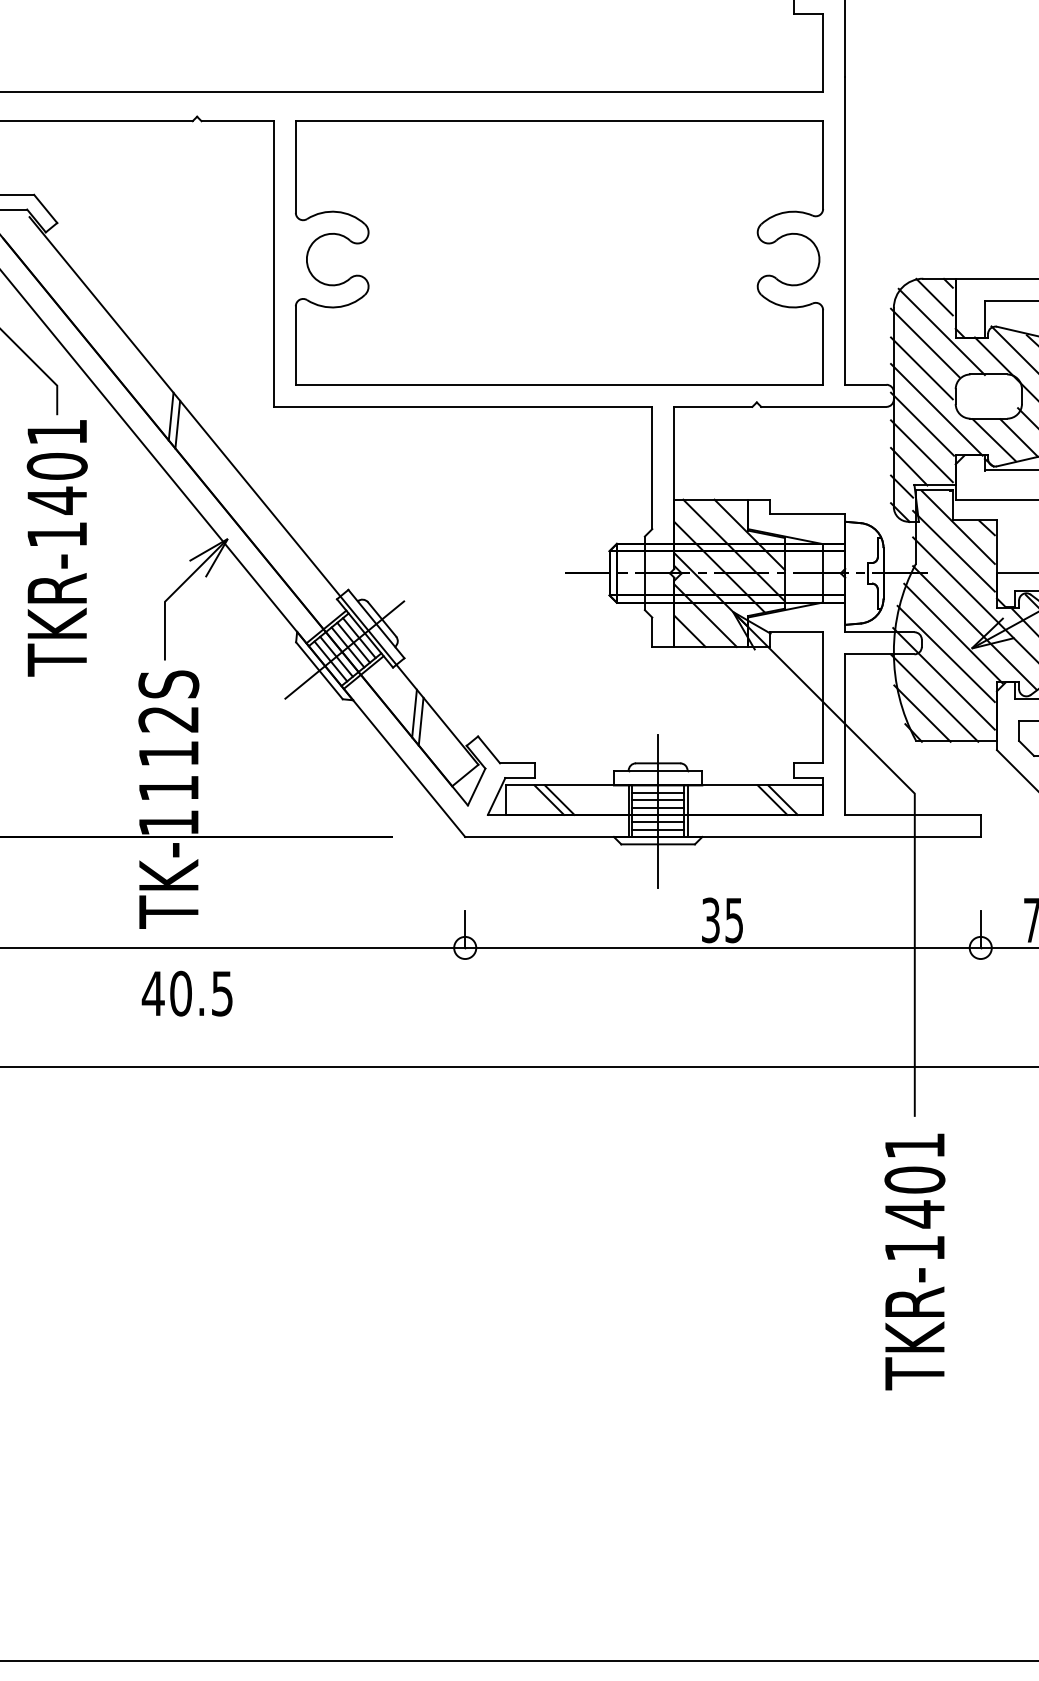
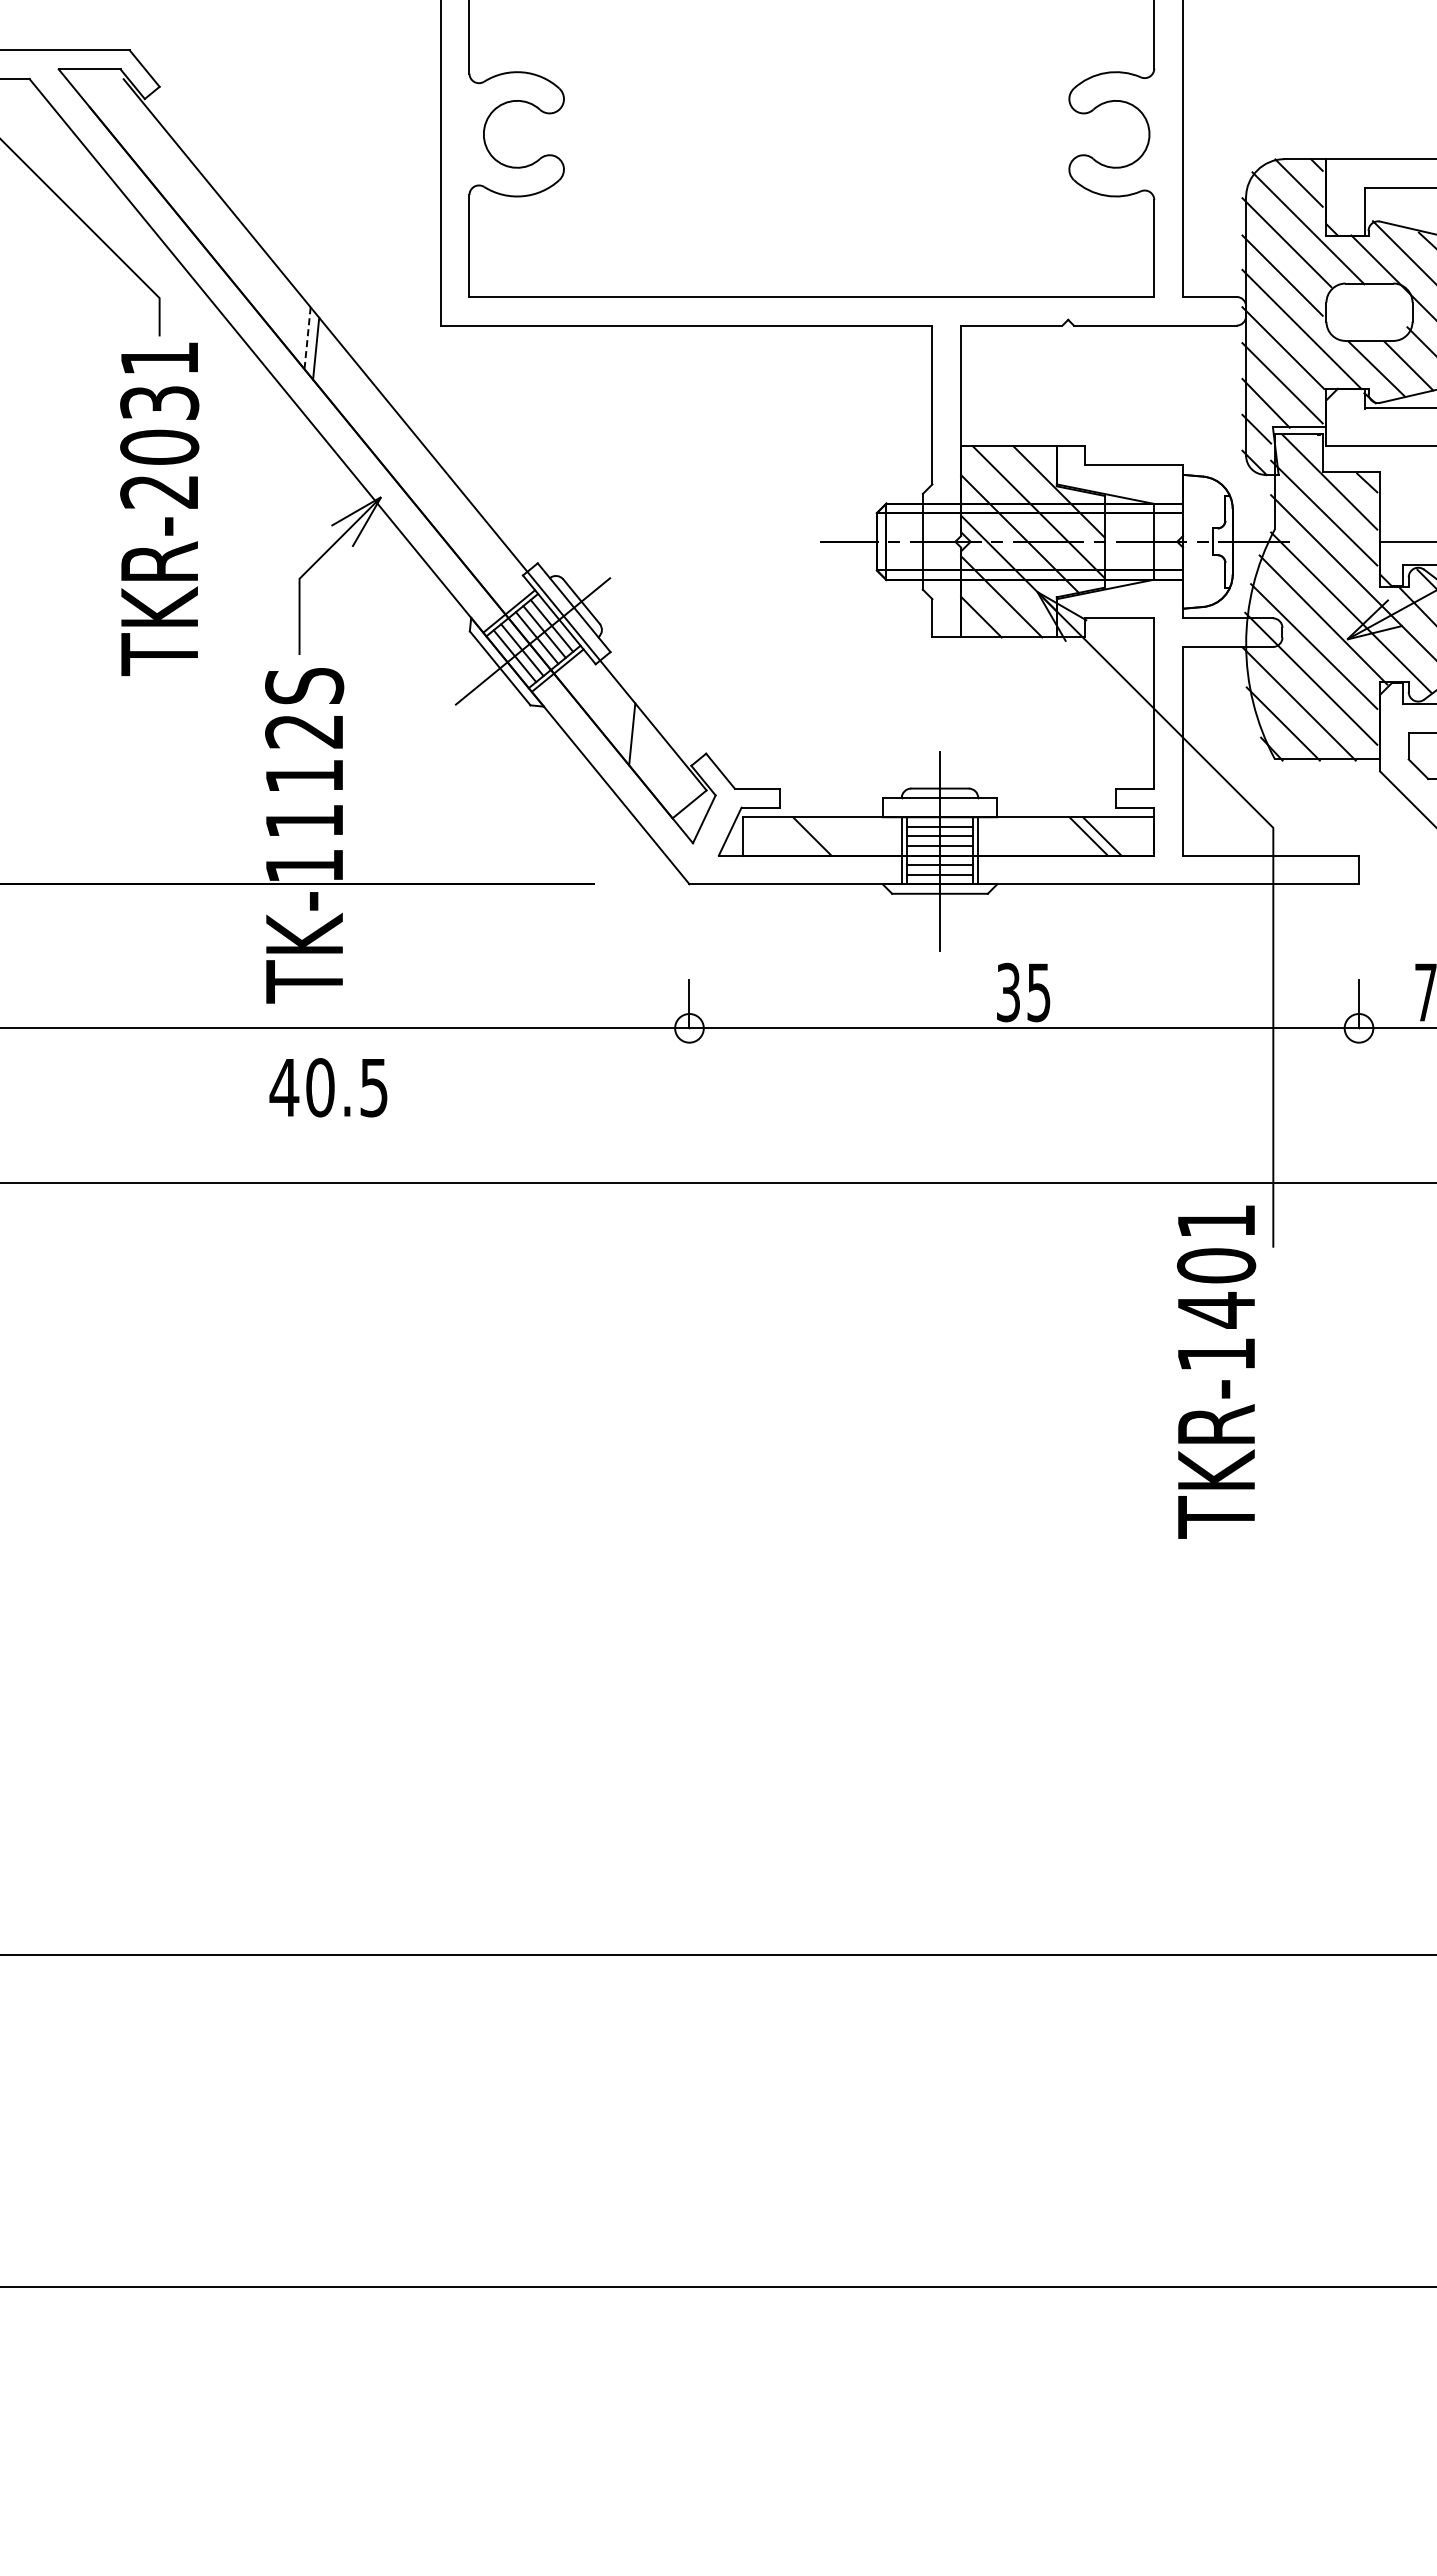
line: (171, 416) -> (307, 338), solid -> dashed
text: (57, 499) -> (159, 446), TKR-1401 -> TKR-2031
line: (414, 713) -> (623, 723), removed
line: (549, 800) -> (798, 836), removed
text: (914, 1261) -> (1216, 1371), moved

